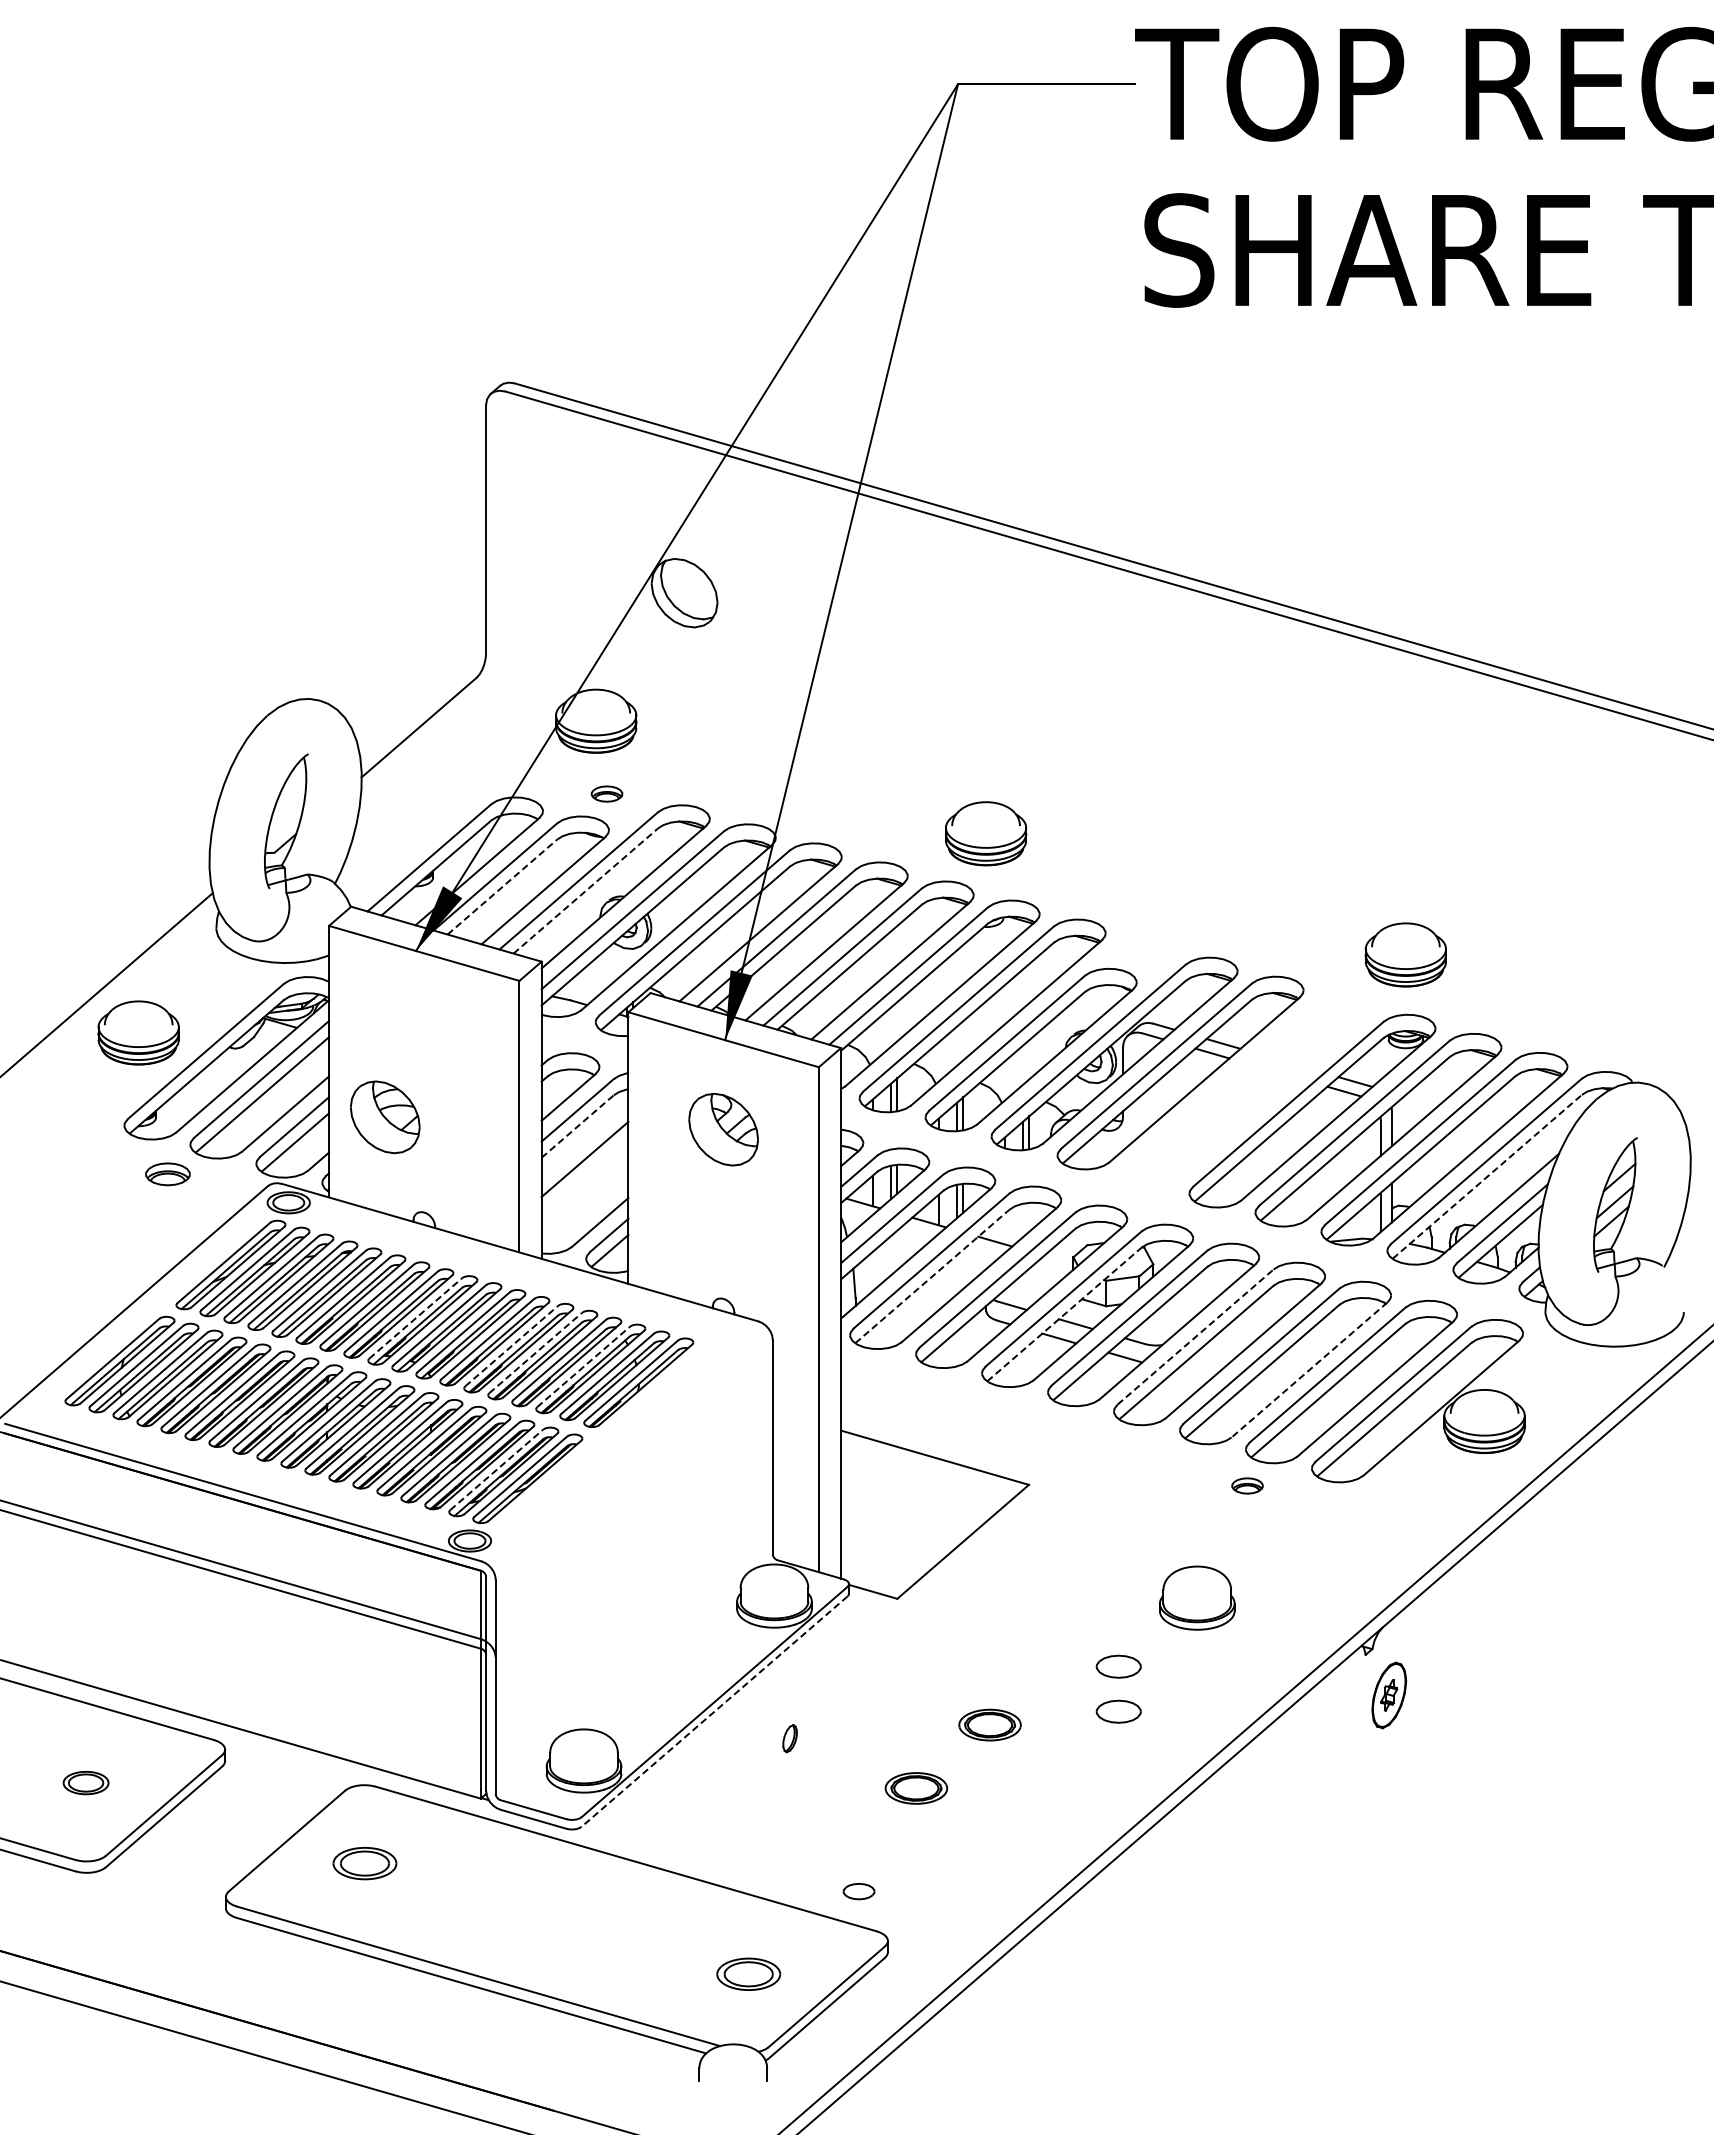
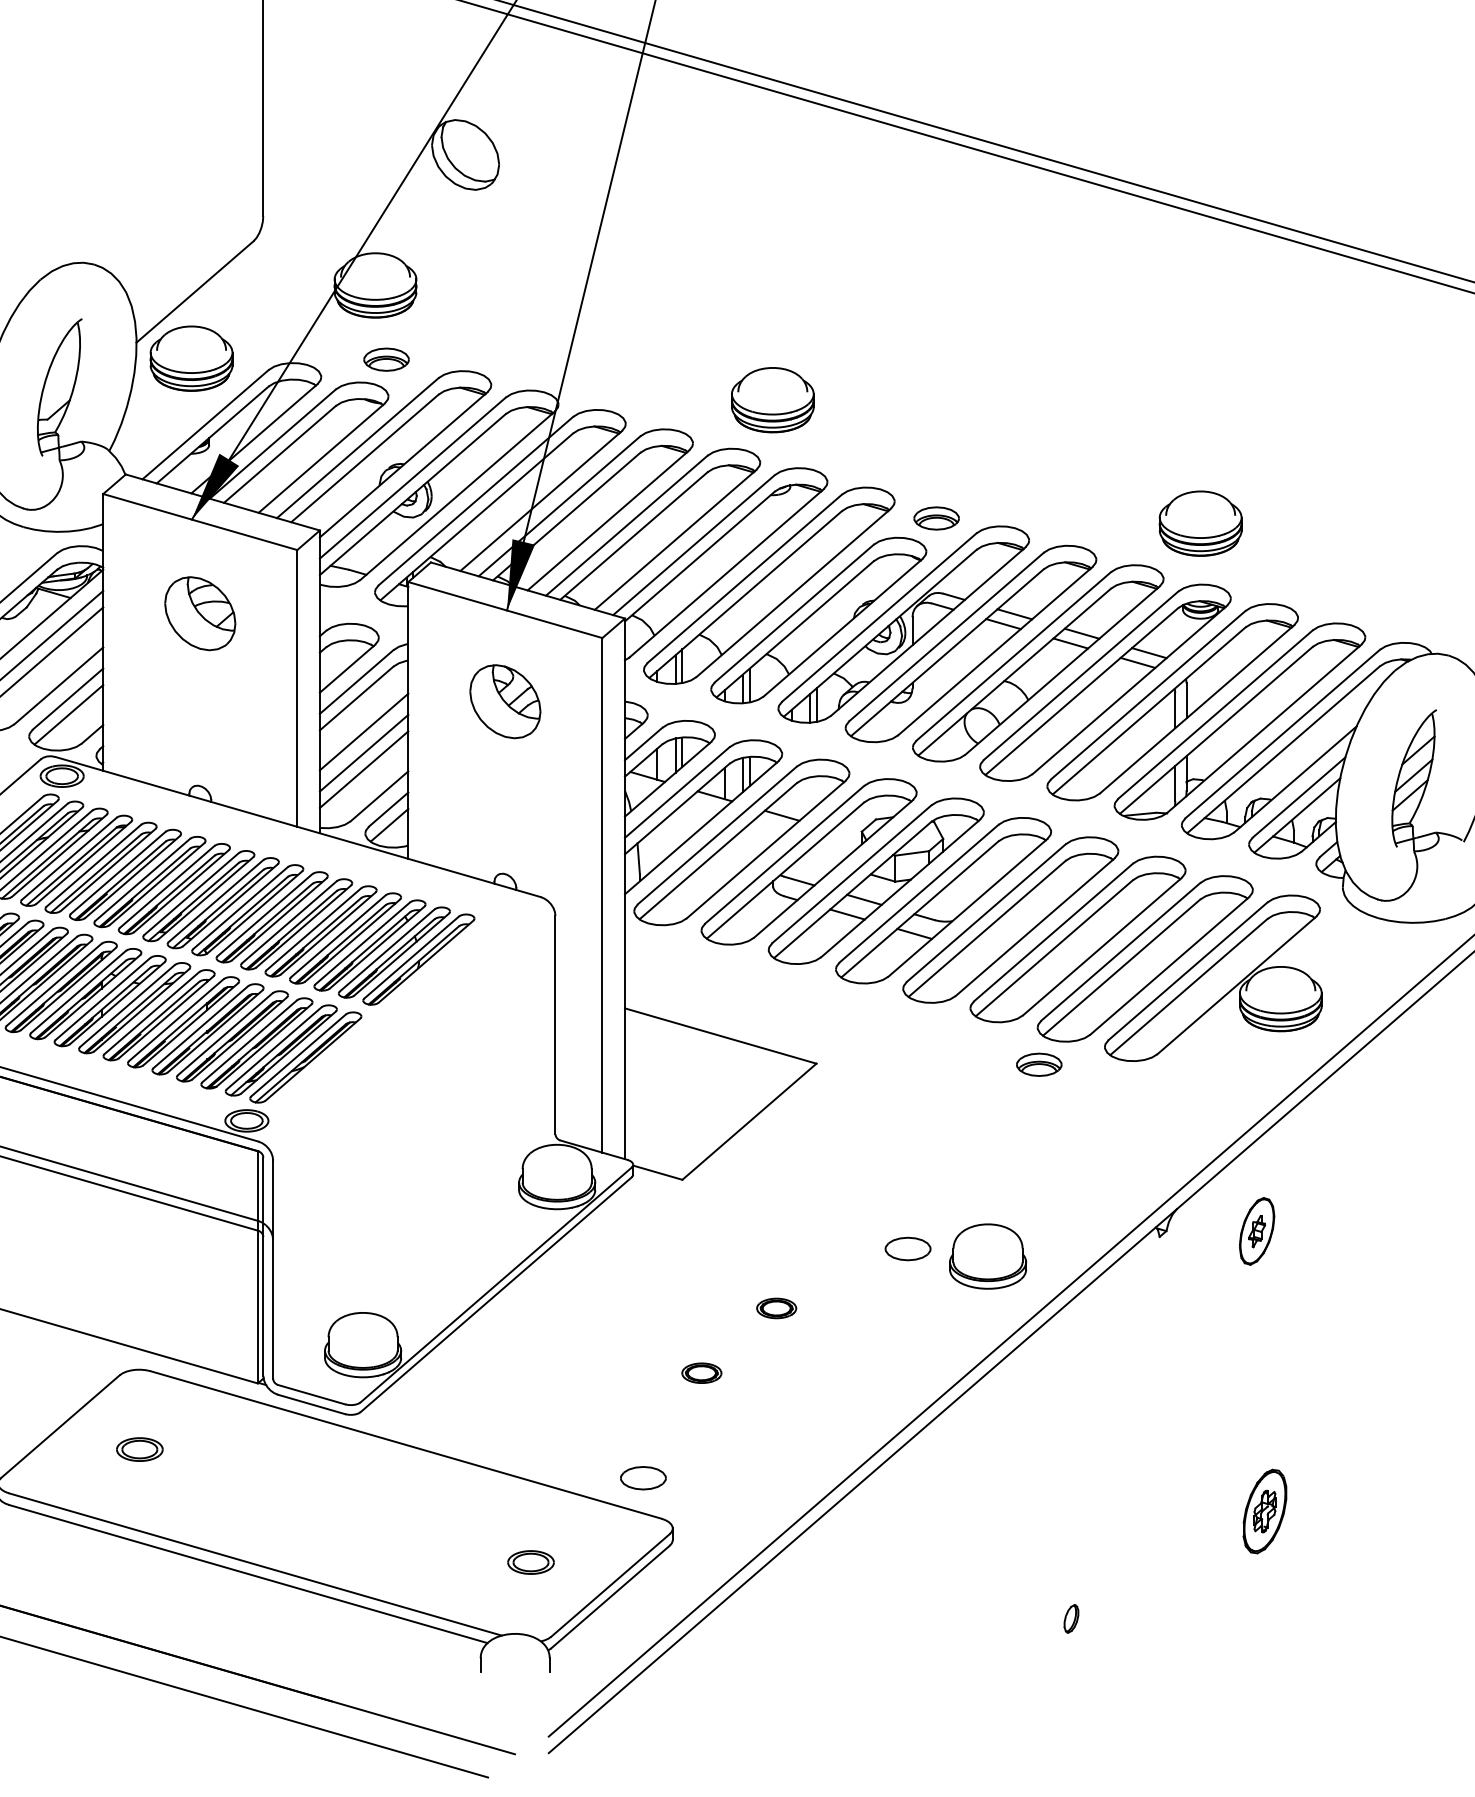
part: (415, 792) -> (191, 358), added
part: (606, 793) -> (386, 359), size x1.43
line: (502, 887) -> (280, 454), dashed -> solid
line: (585, 890) -> (364, 457), dashed -> solid
part: (1146, 949) -> (936, 518), added
part: (1246, 1091) -> (1038, 662), added
part: (385, 1117) -> (200, 613), moved
line: (577, 1126) -> (356, 698), dashed -> solid
line: (1487, 1176) -> (1283, 749), dashed -> solid
line: (584, 1179) -> (363, 752), added
line: (584, 1195) -> (363, 768), added
line: (932, 1276) -> (718, 851), dashed -> solid
line: (1064, 1314) -> (852, 890), dashed -> solid
line: (416, 1318) -> (192, 894), dashed -> solid
line: (1195, 1336) -> (986, 912), dashed -> solid
line: (512, 1345) -> (290, 921), dashed -> solid
line: (536, 1352) -> (314, 928), dashed -> solid
line: (584, 1366) -> (363, 943), dashed -> solid
line: (1309, 1370) -> (1102, 947), dashed -> solid
line: (497, 1469) -> (274, 1048), dashed -> solid
part: (1247, 1485) -> (1039, 1064), size x1.43
part: (1197, 1597) -> (988, 1255), moved
part: (1389, 1695) -> (1257, 1231), moved
line: (714, 1711) -> (496, 1294), dashed -> solid
part: (1118, 1711) -> (907, 1294), removed
part: (989, 1724) -> (776, 1307), size x0.62
part: (789, 1738) -> (1070, 1618), moved
part: (916, 1788) -> (701, 1373), size x0.62
part: (364, 1863) -> (139, 1449), size x0.71
part: (858, 1891) -> (642, 1478), size x1.43
part: (1468, 1924) -> (1264, 1511), added
part: (748, 1974) -> (530, 1562), size x0.71

